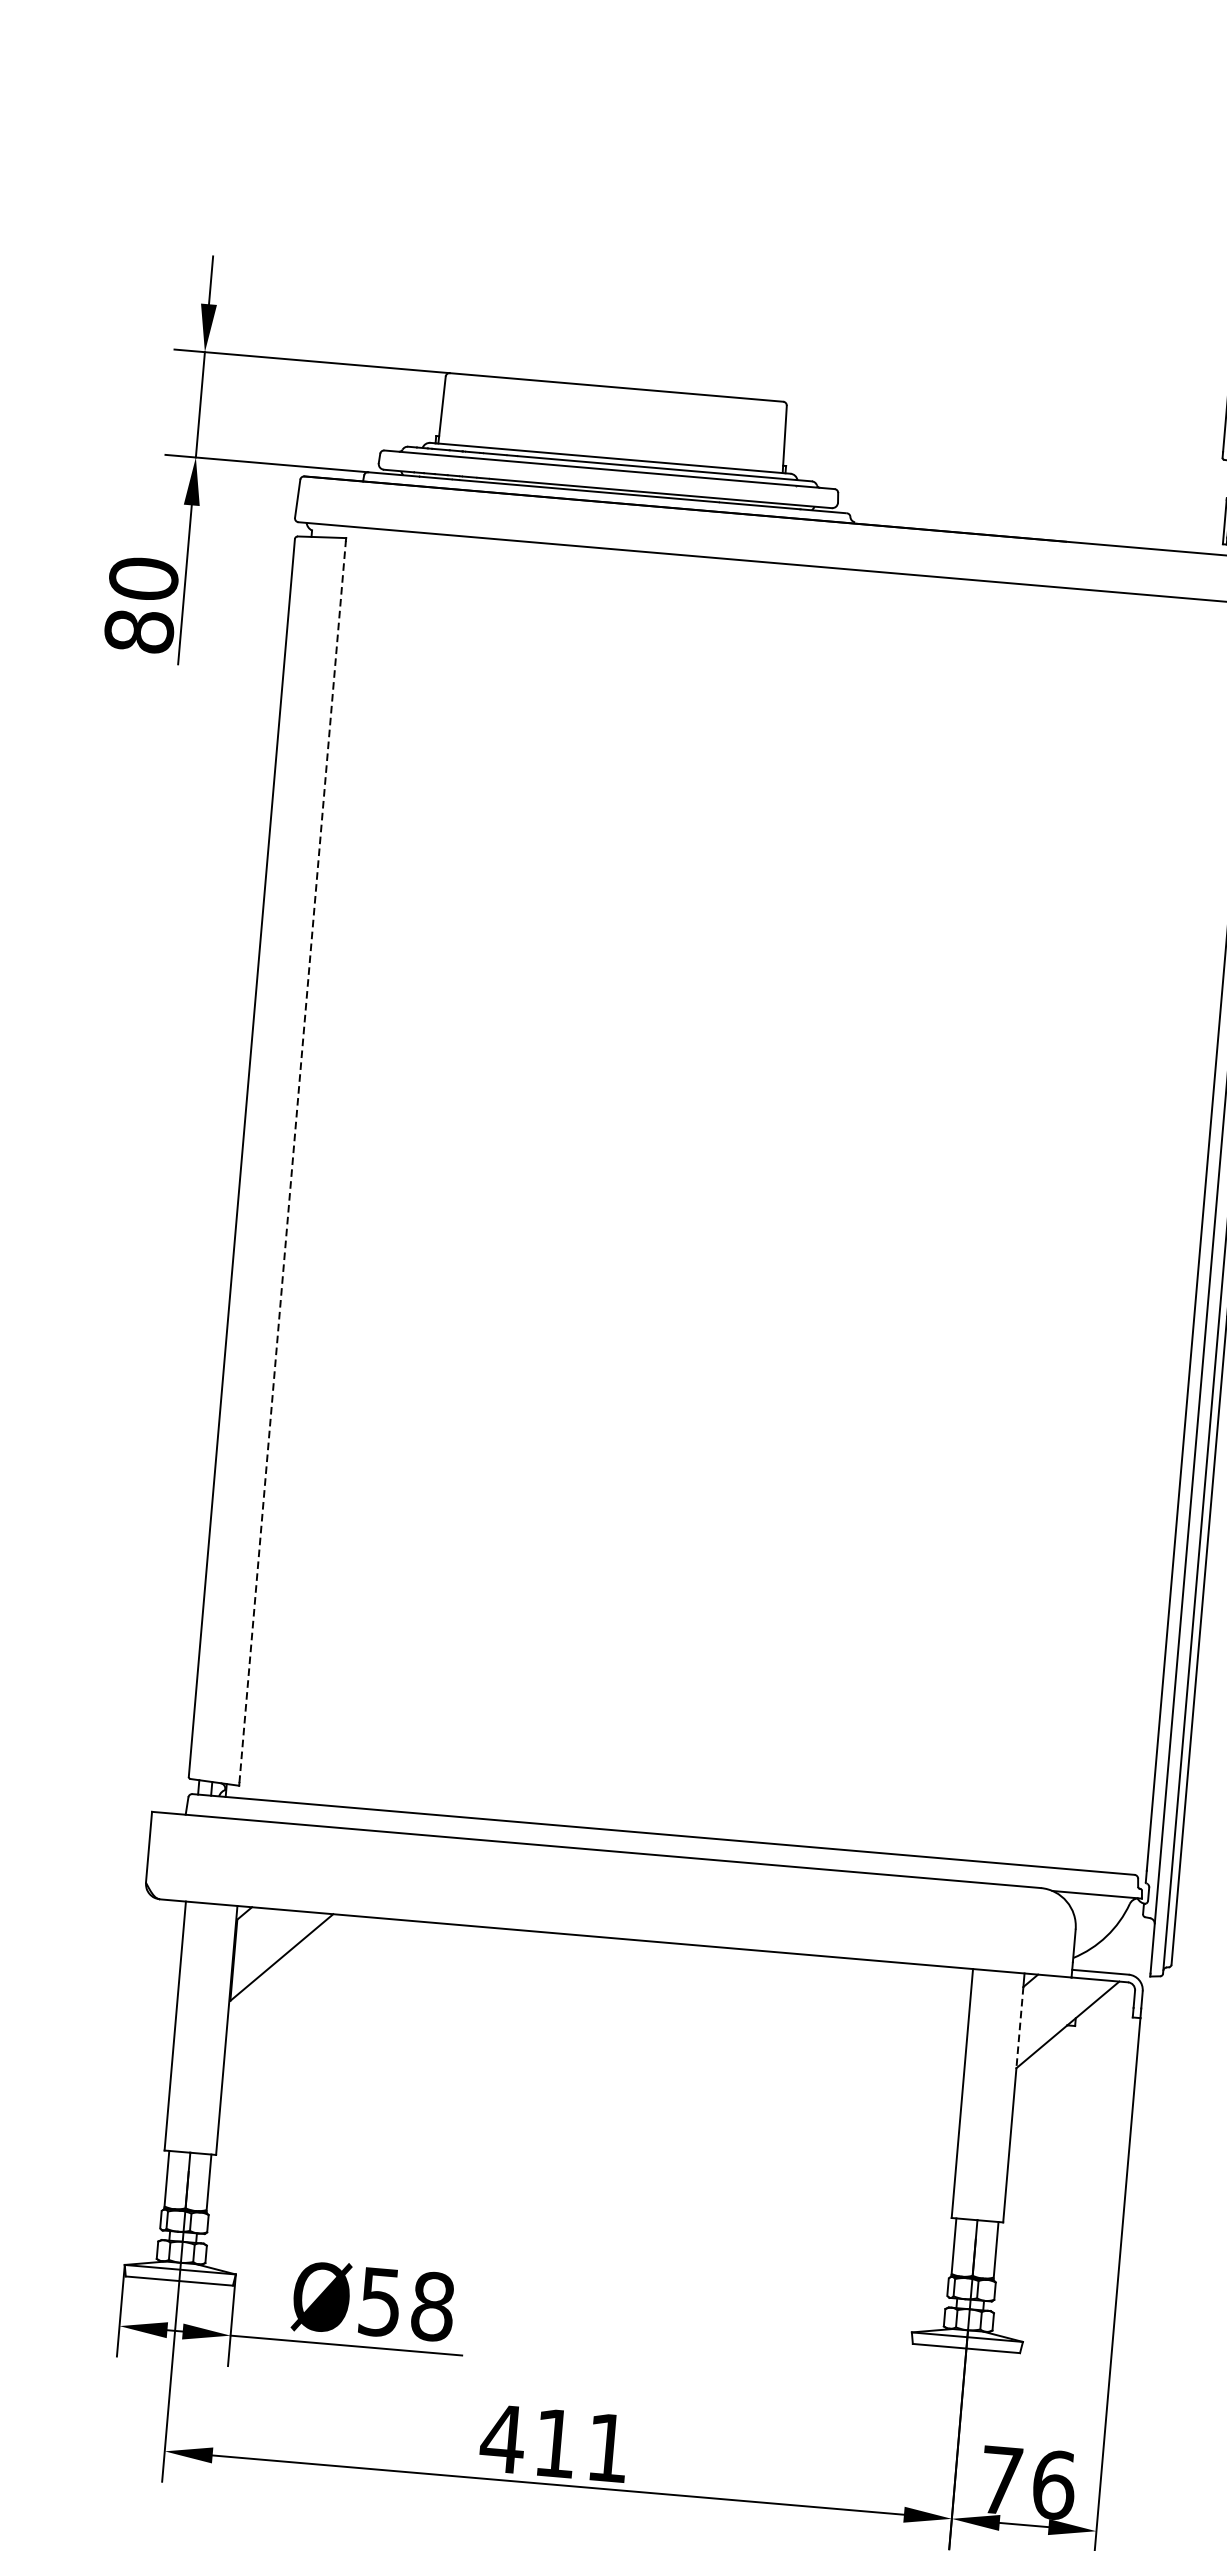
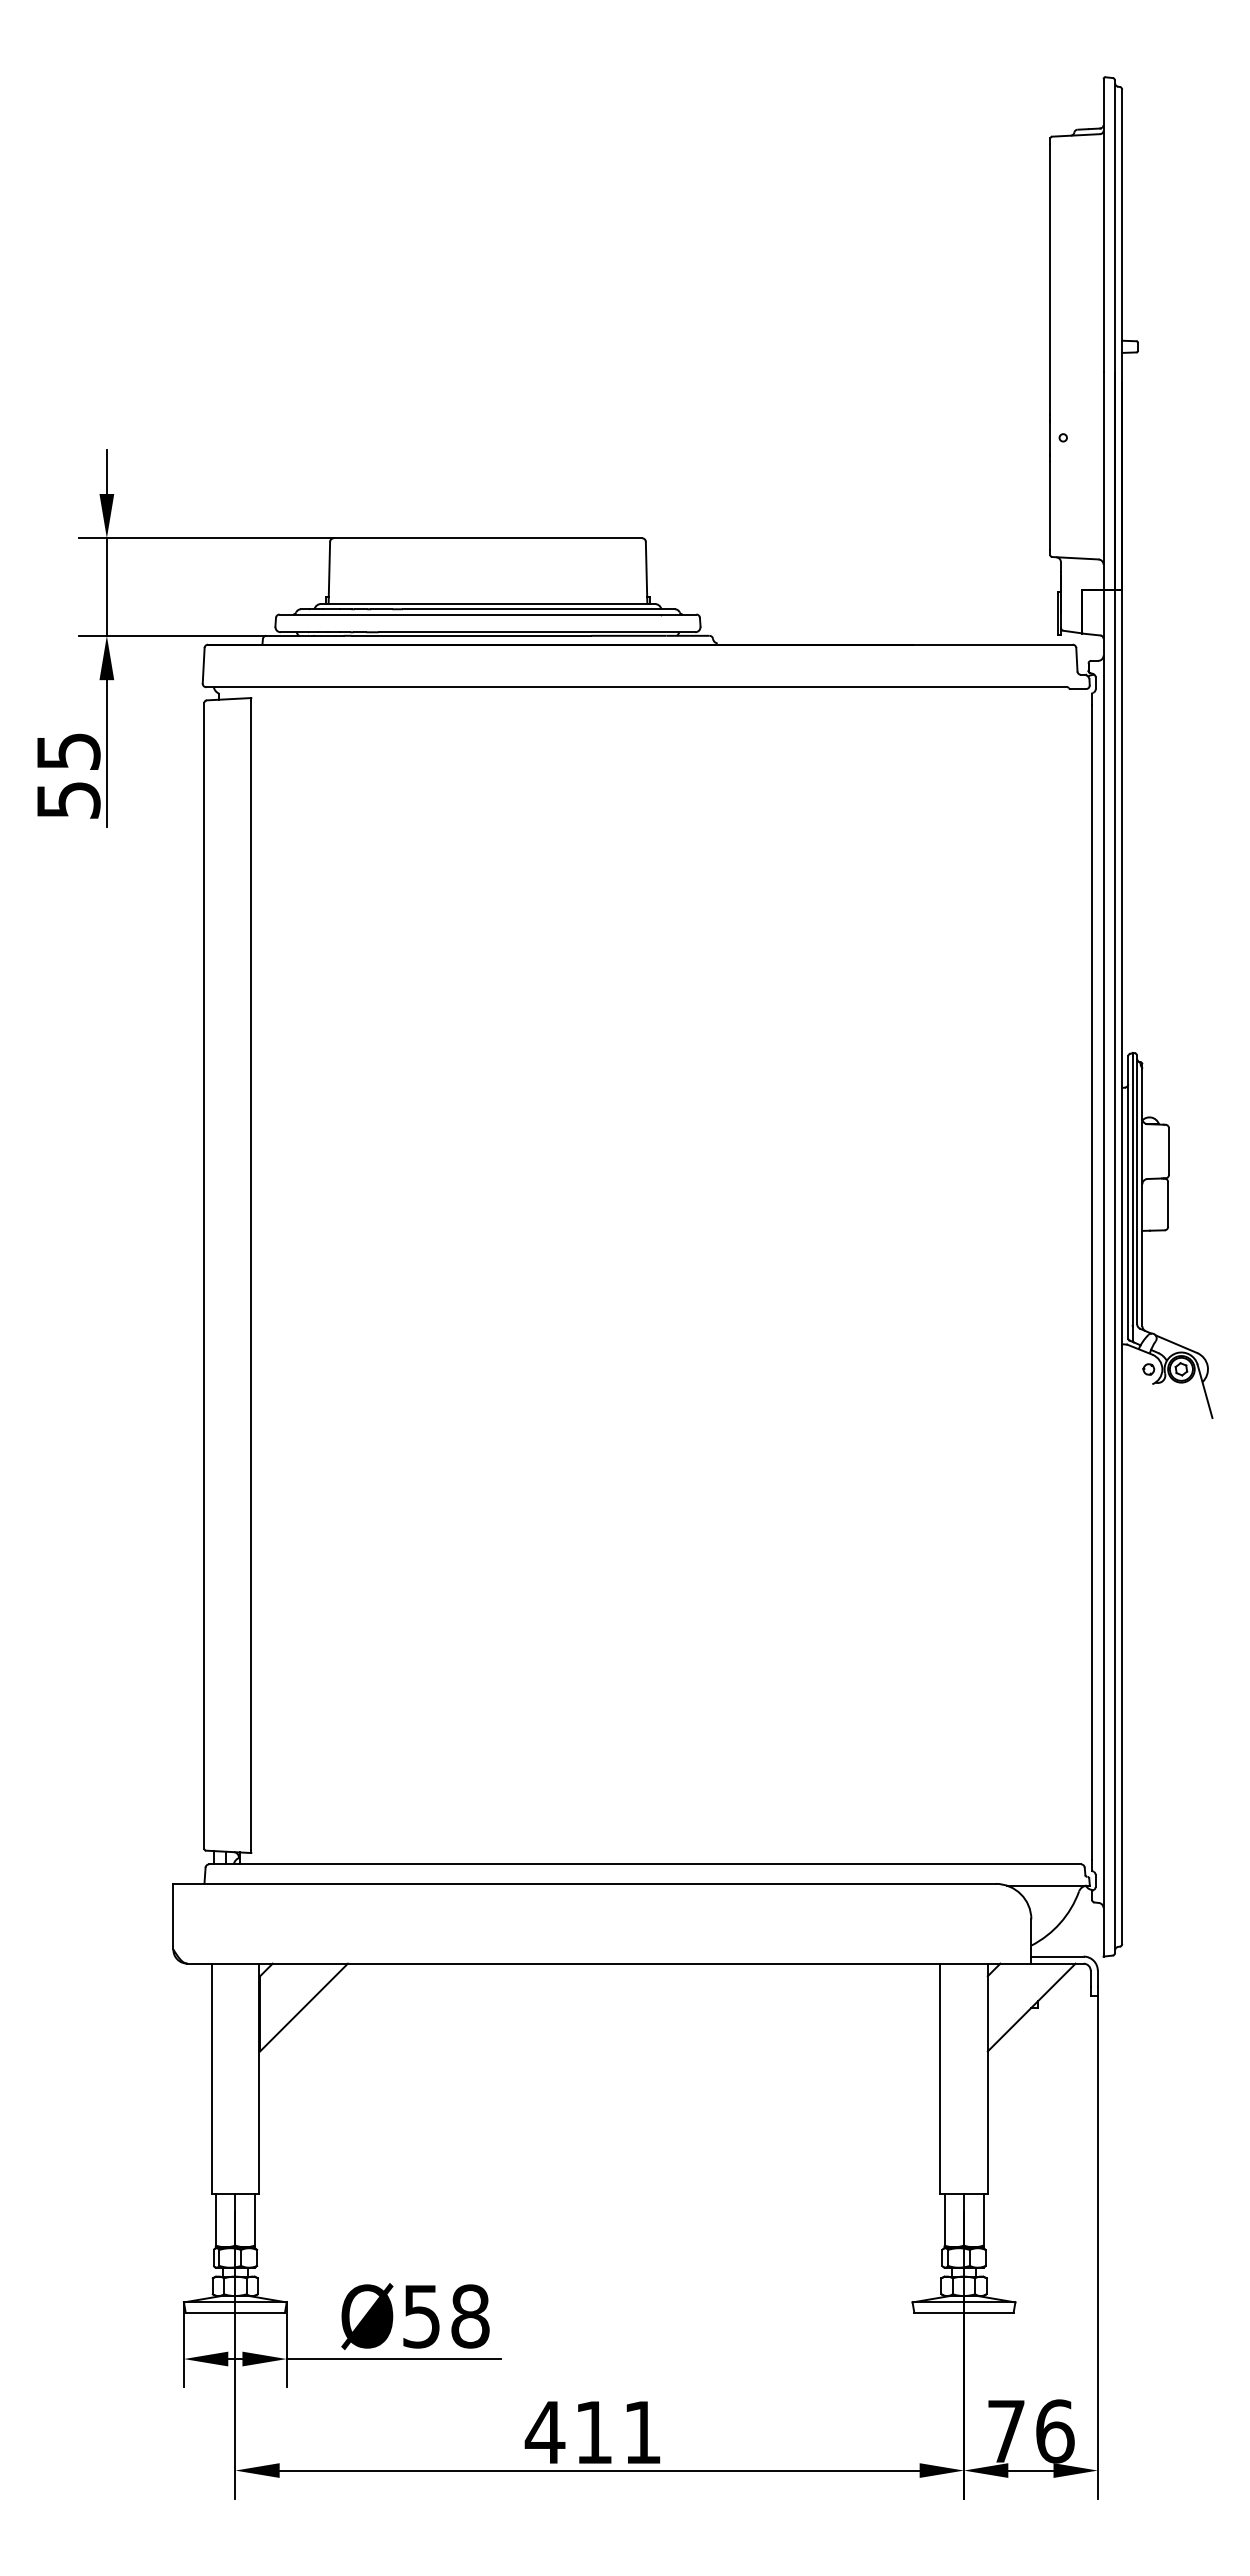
text: (141, 604) -> (68, 775), 80 -> 55
line: (292, 1161) -> (251, 1275), dashed -> solid
line: (1019, 2027) -> (987, 2013), dashed -> solid

